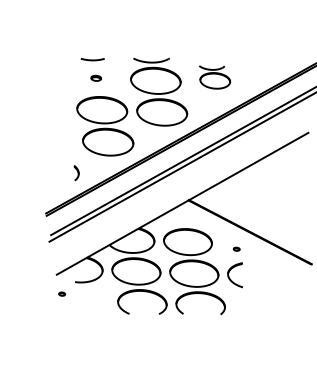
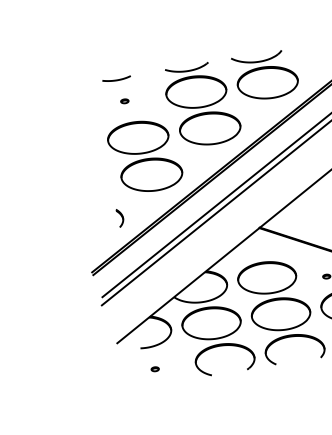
part: (214, 77) -> (265, 76), size x1.67
part: (96, 78) -> (125, 101), size x0.62
part: (62, 293) -> (155, 368), moved

